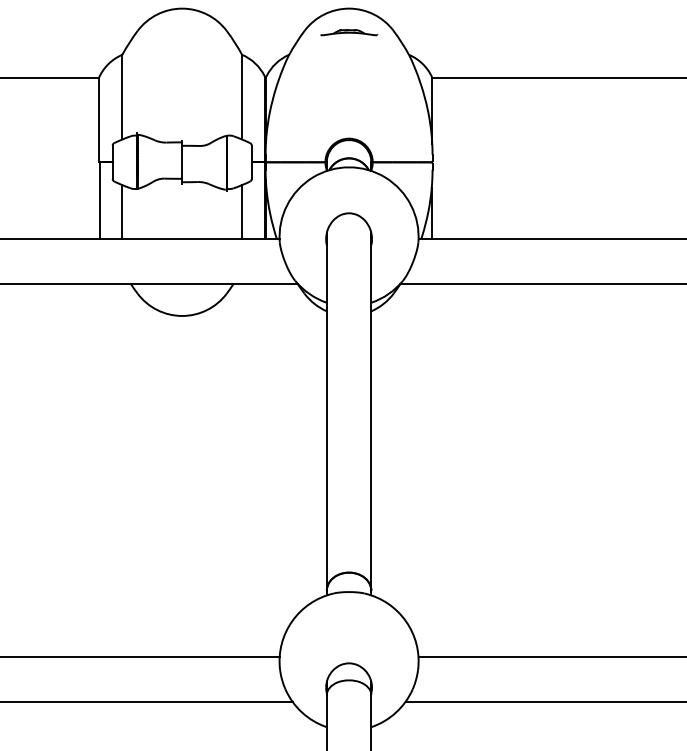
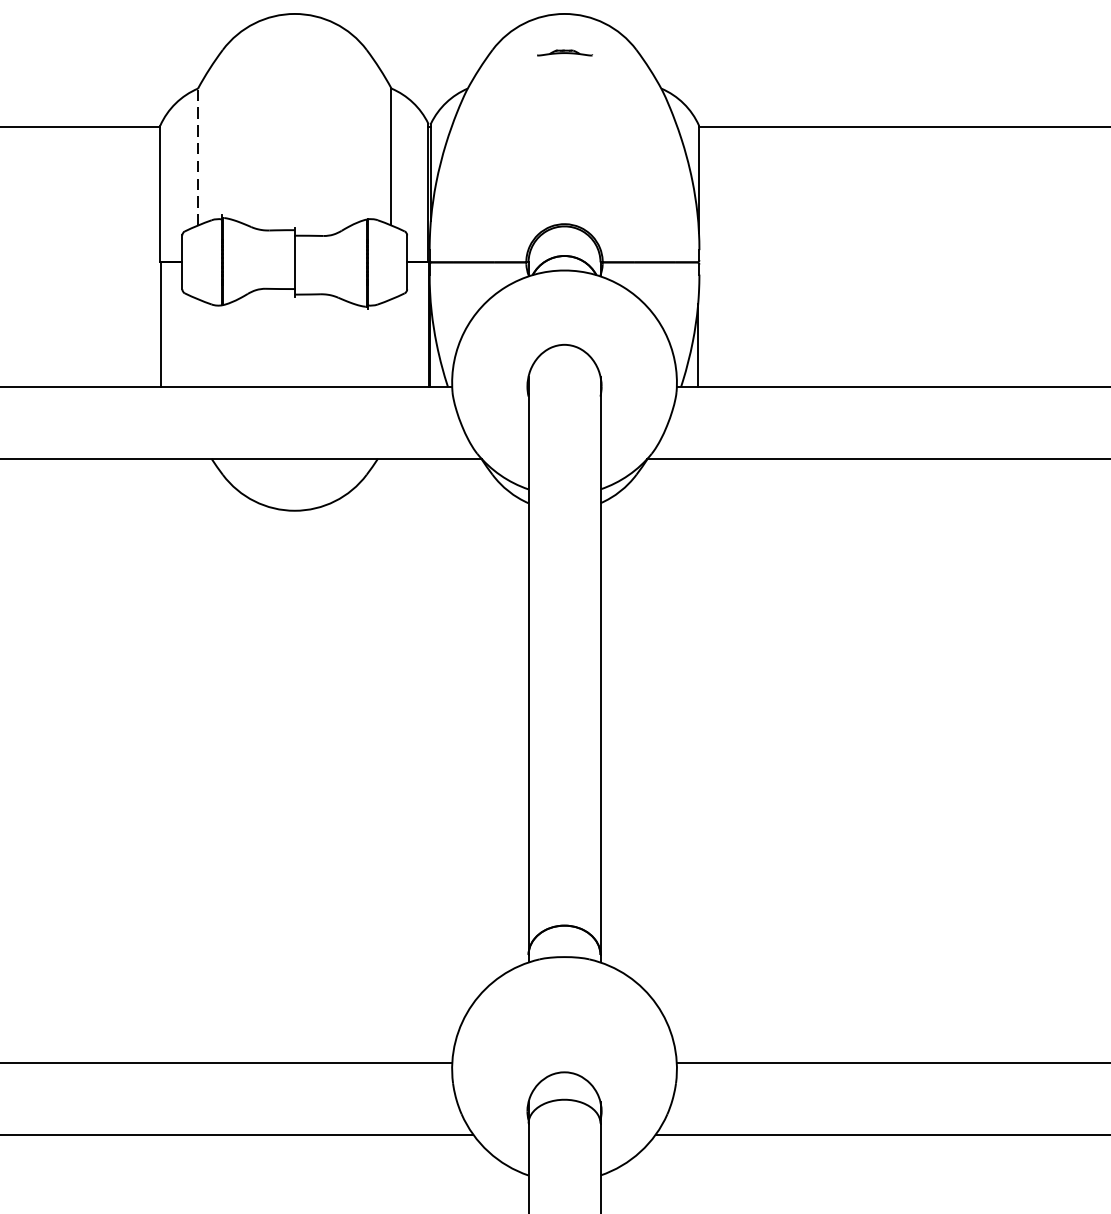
part: (349, 32) -> (565, 52), size x0.6
line: (122, 96) -> (198, 155), solid -> dashed
line: (122, 212) -> (198, 343), removed
line: (241, 212) -> (390, 343), removed

